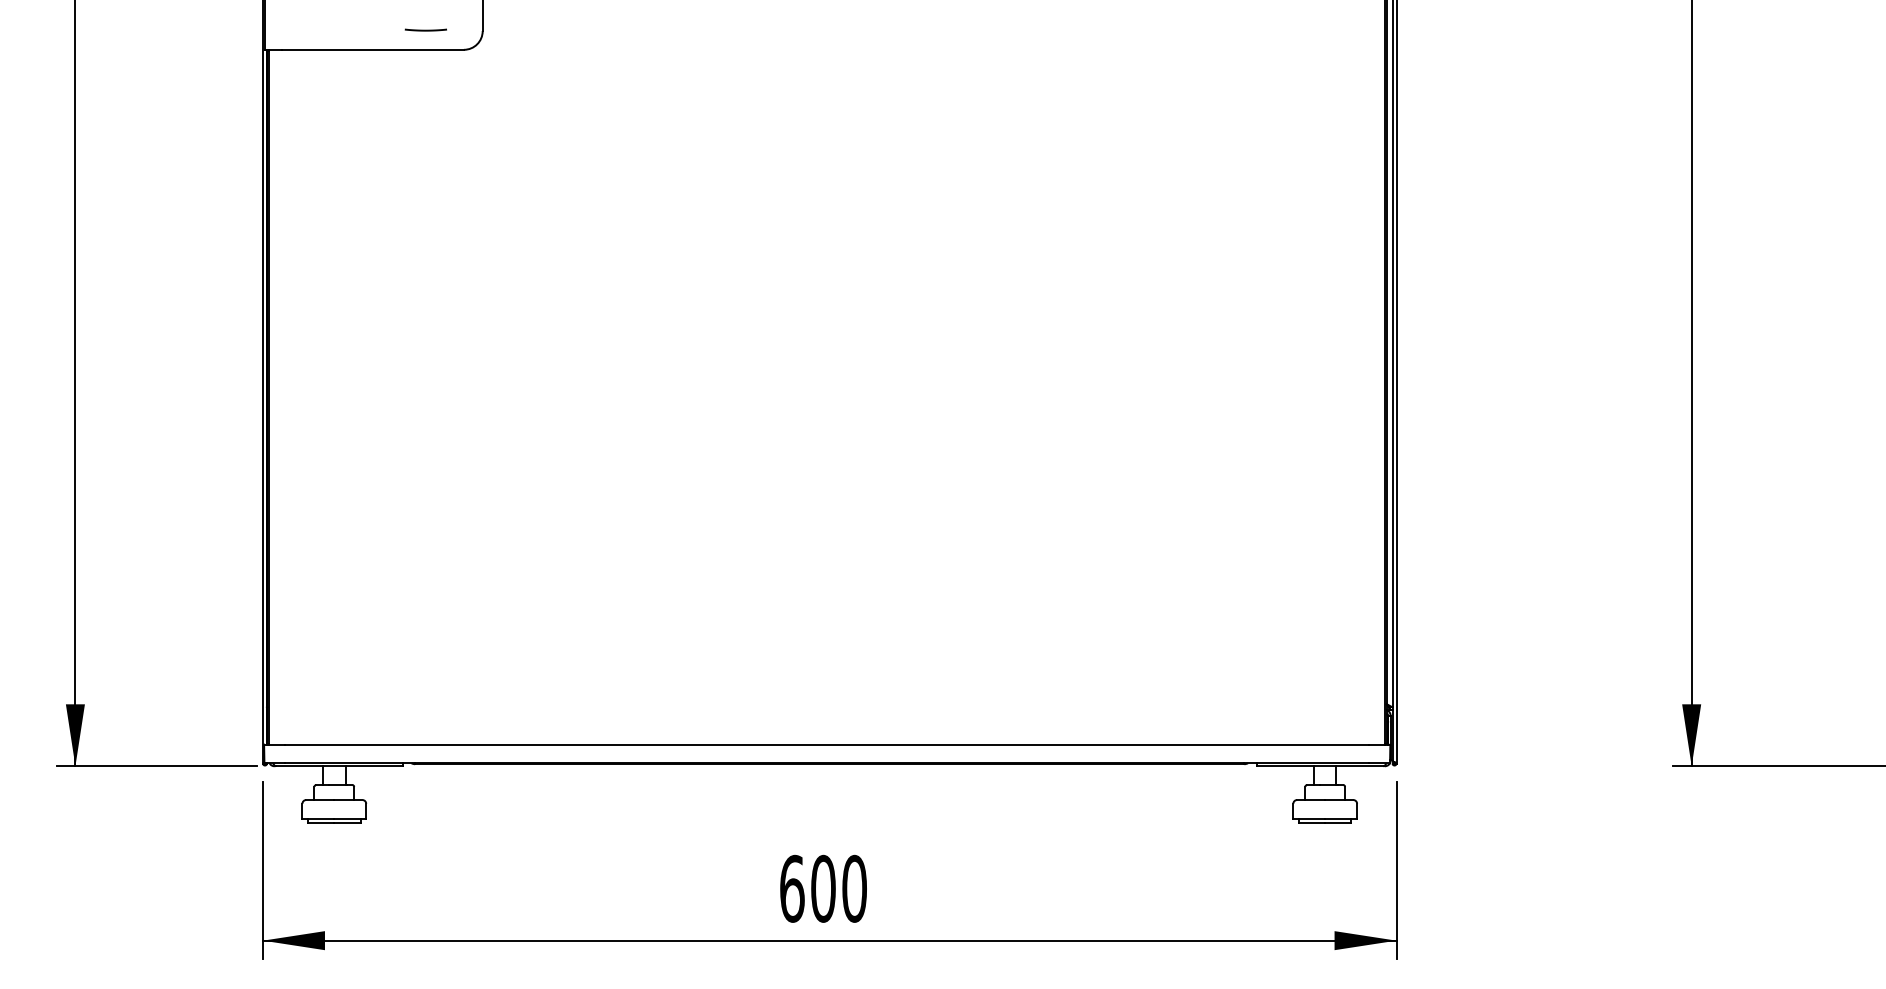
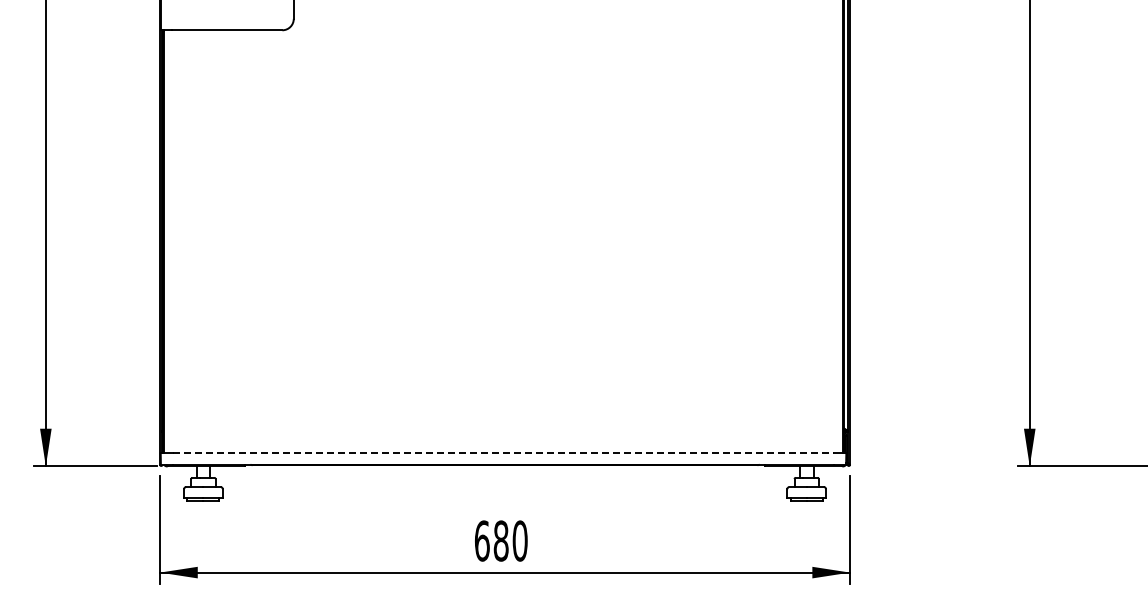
line: (426, 30) -> (259, 18), removed
line: (828, 745) -> (504, 453), solid -> dashed
text: (822, 887) -> (500, 540), 600 -> 680

